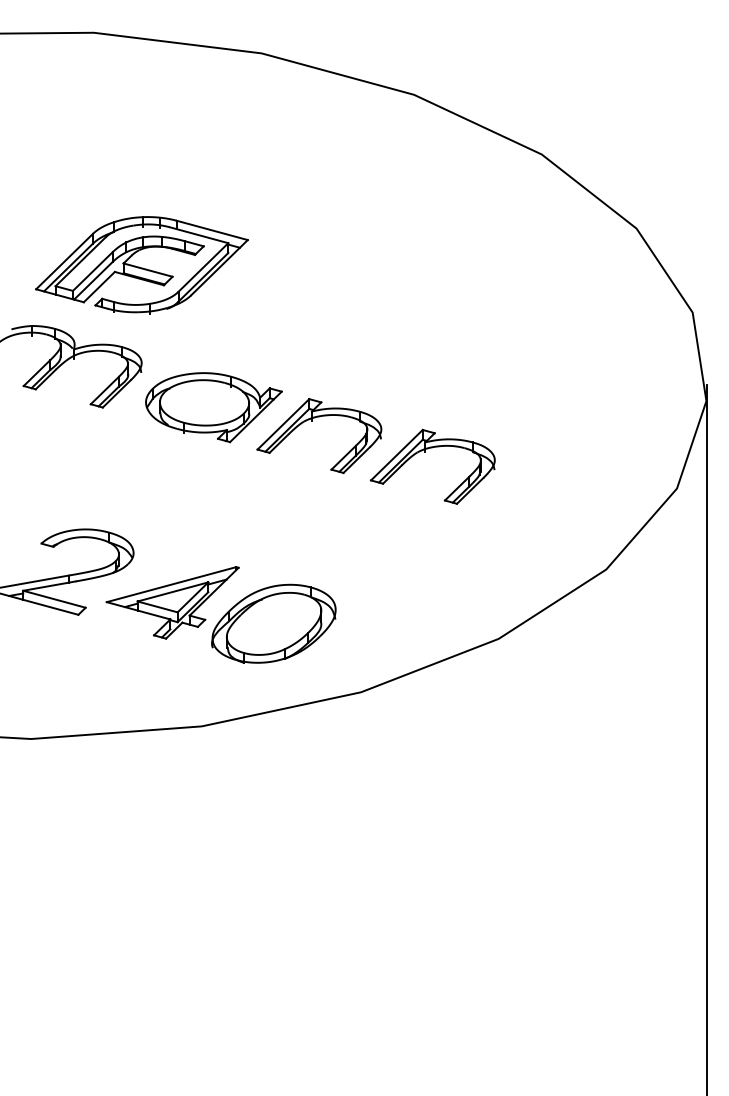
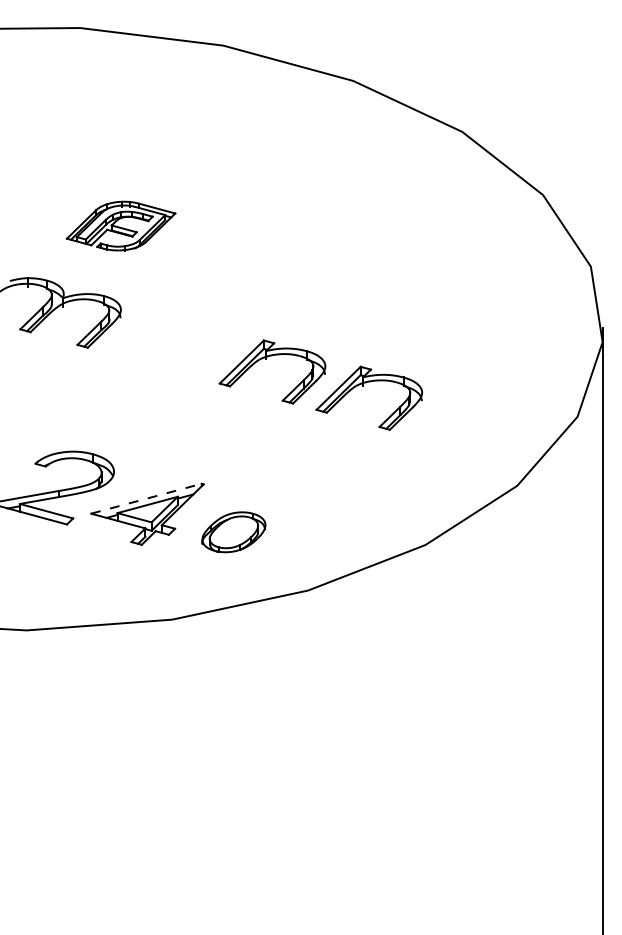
part: (141, 265) -> (120, 226), size x0.6
part: (213, 407) -> (182, 347), removed
line: (171, 584) -> (146, 498), solid -> dashed
part: (273, 624) -> (233, 532), size x0.6

